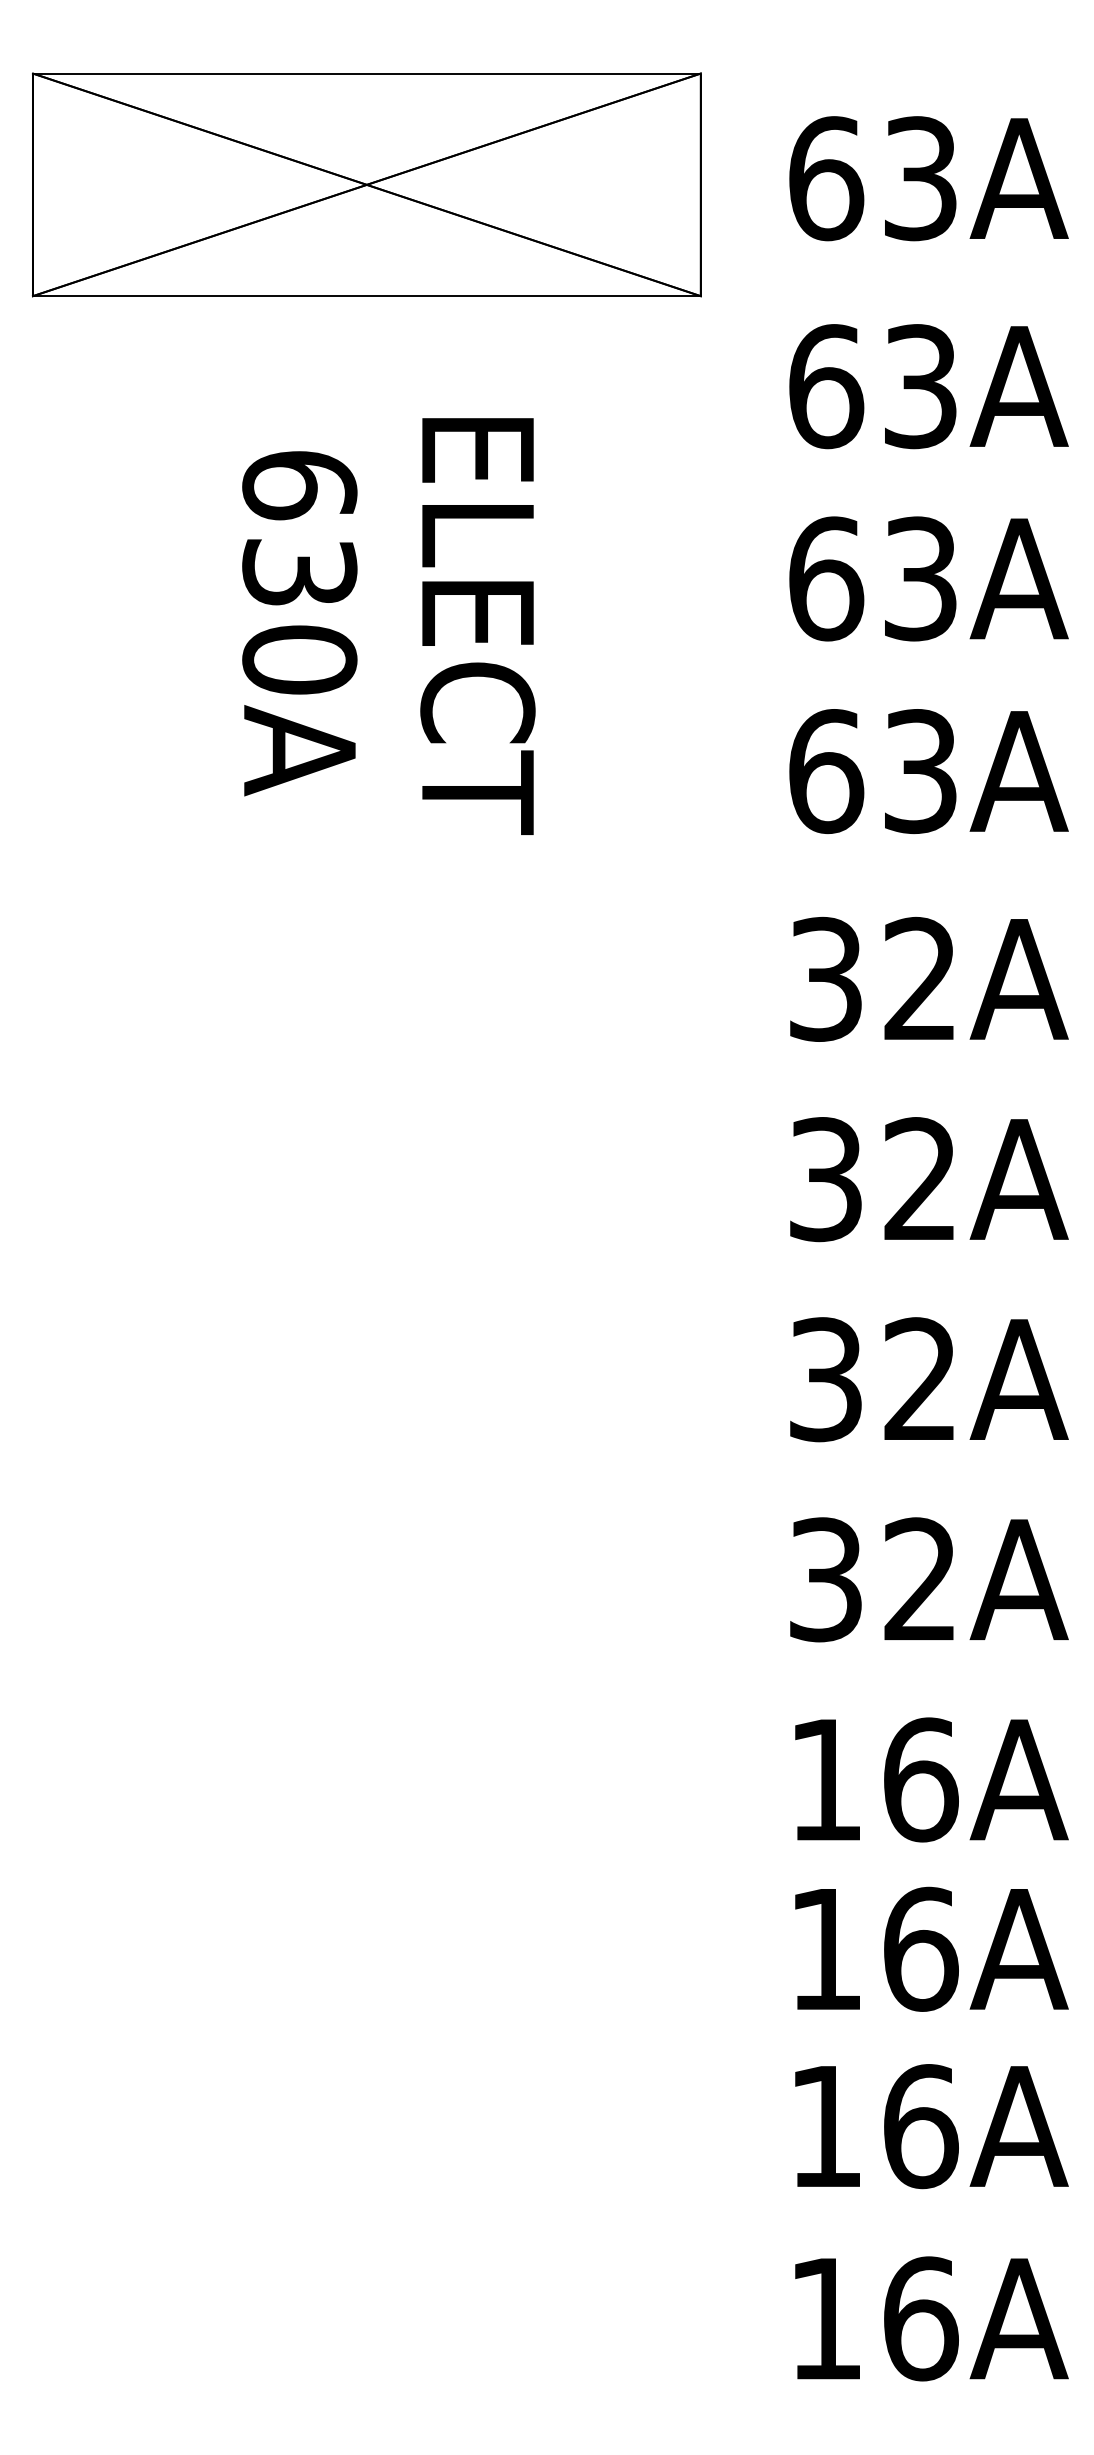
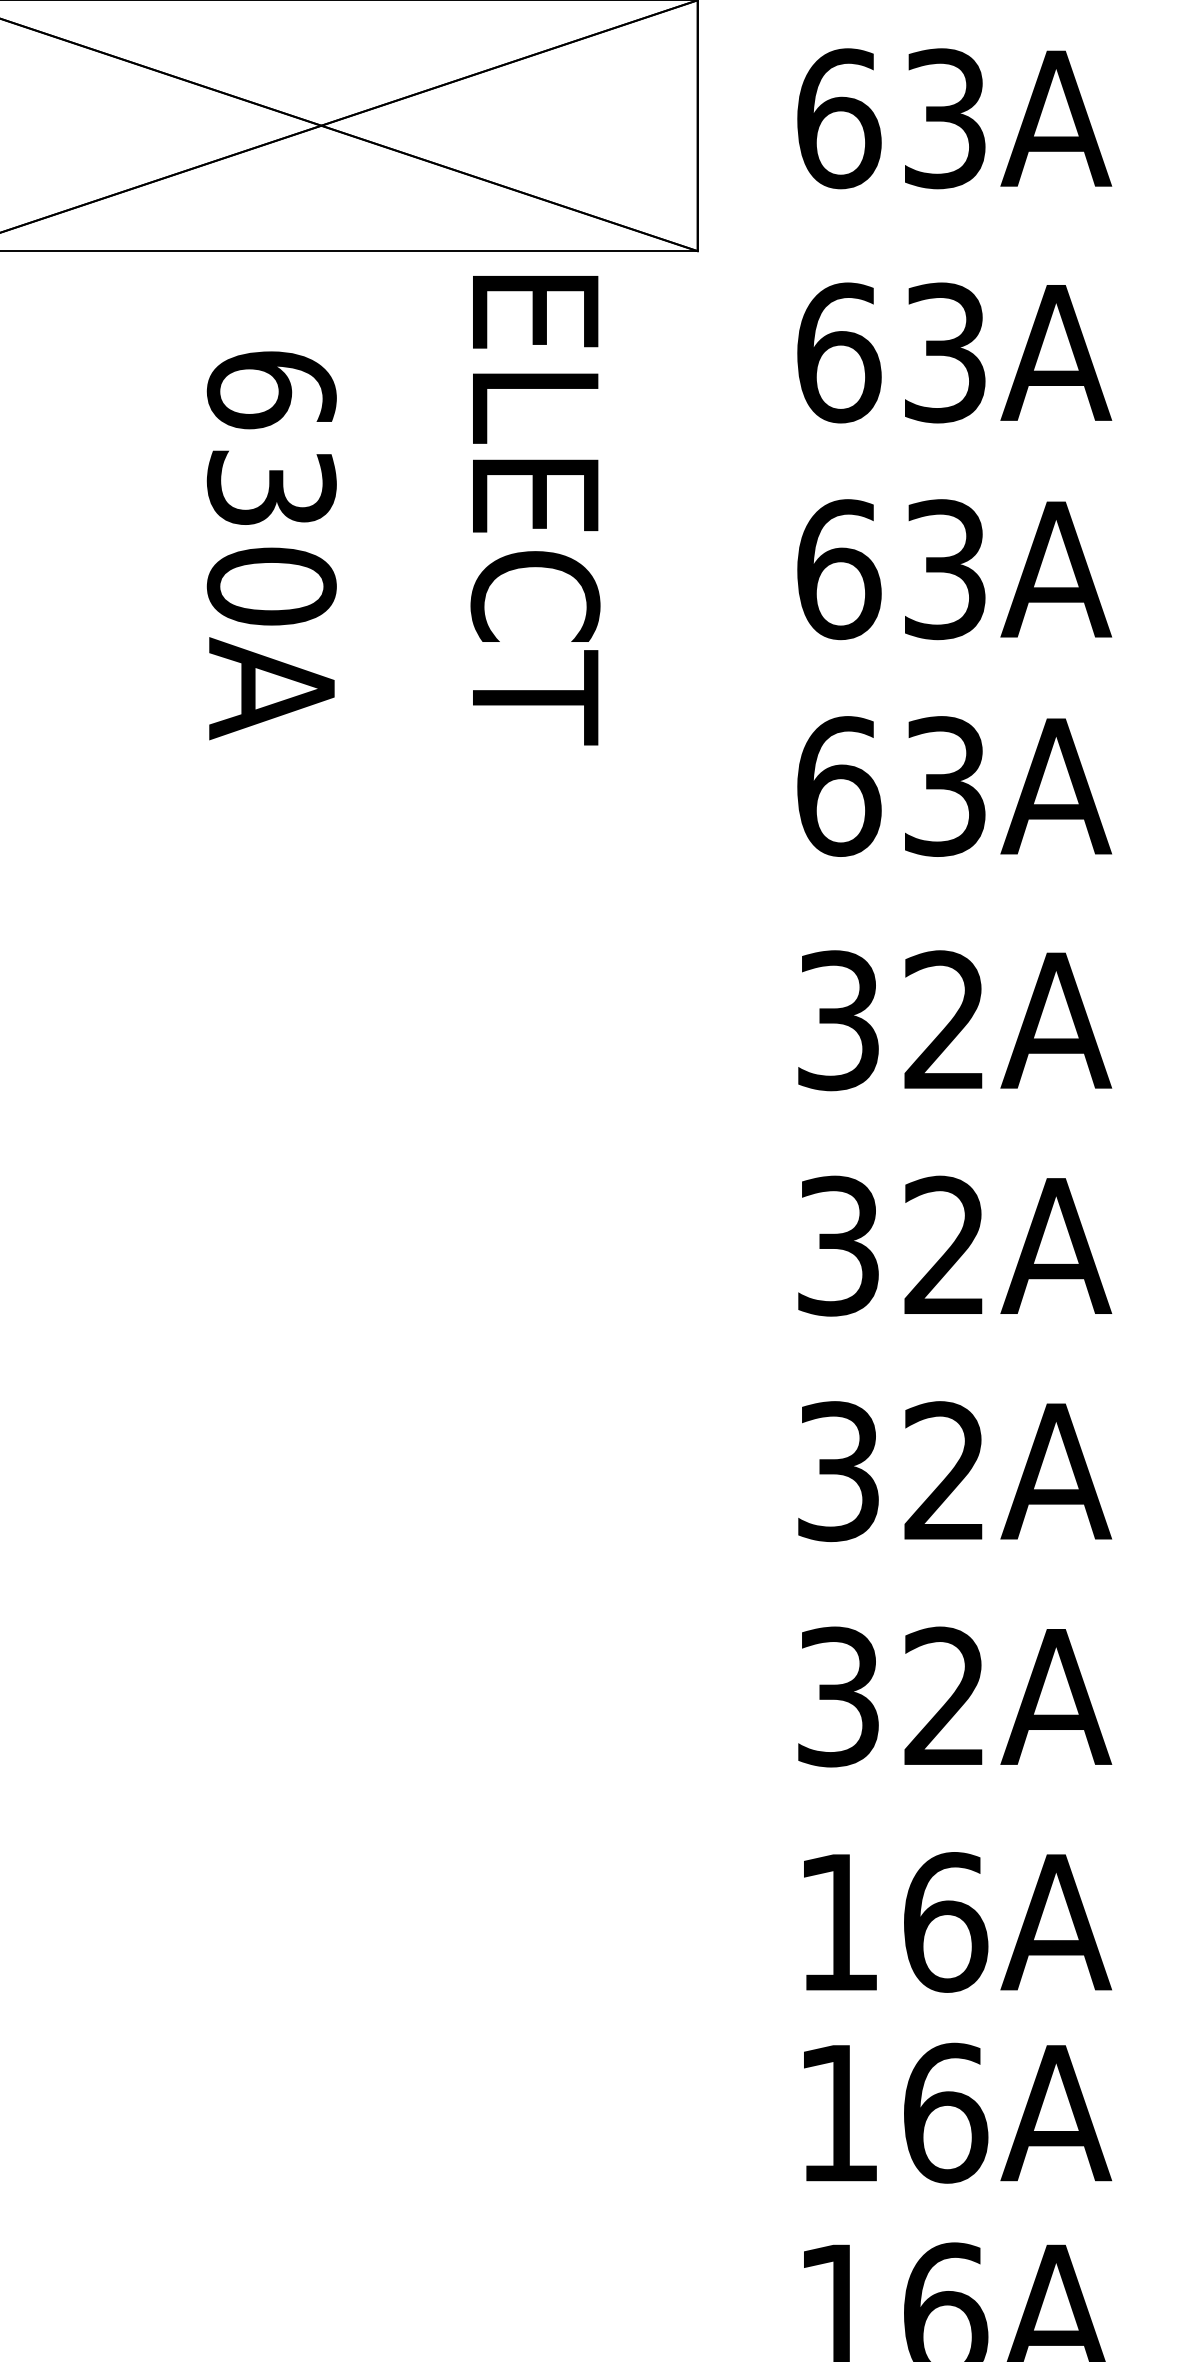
text: (299, 623) -> (271, 545), moved
text: (477, 626) -> (535, 510), moved

